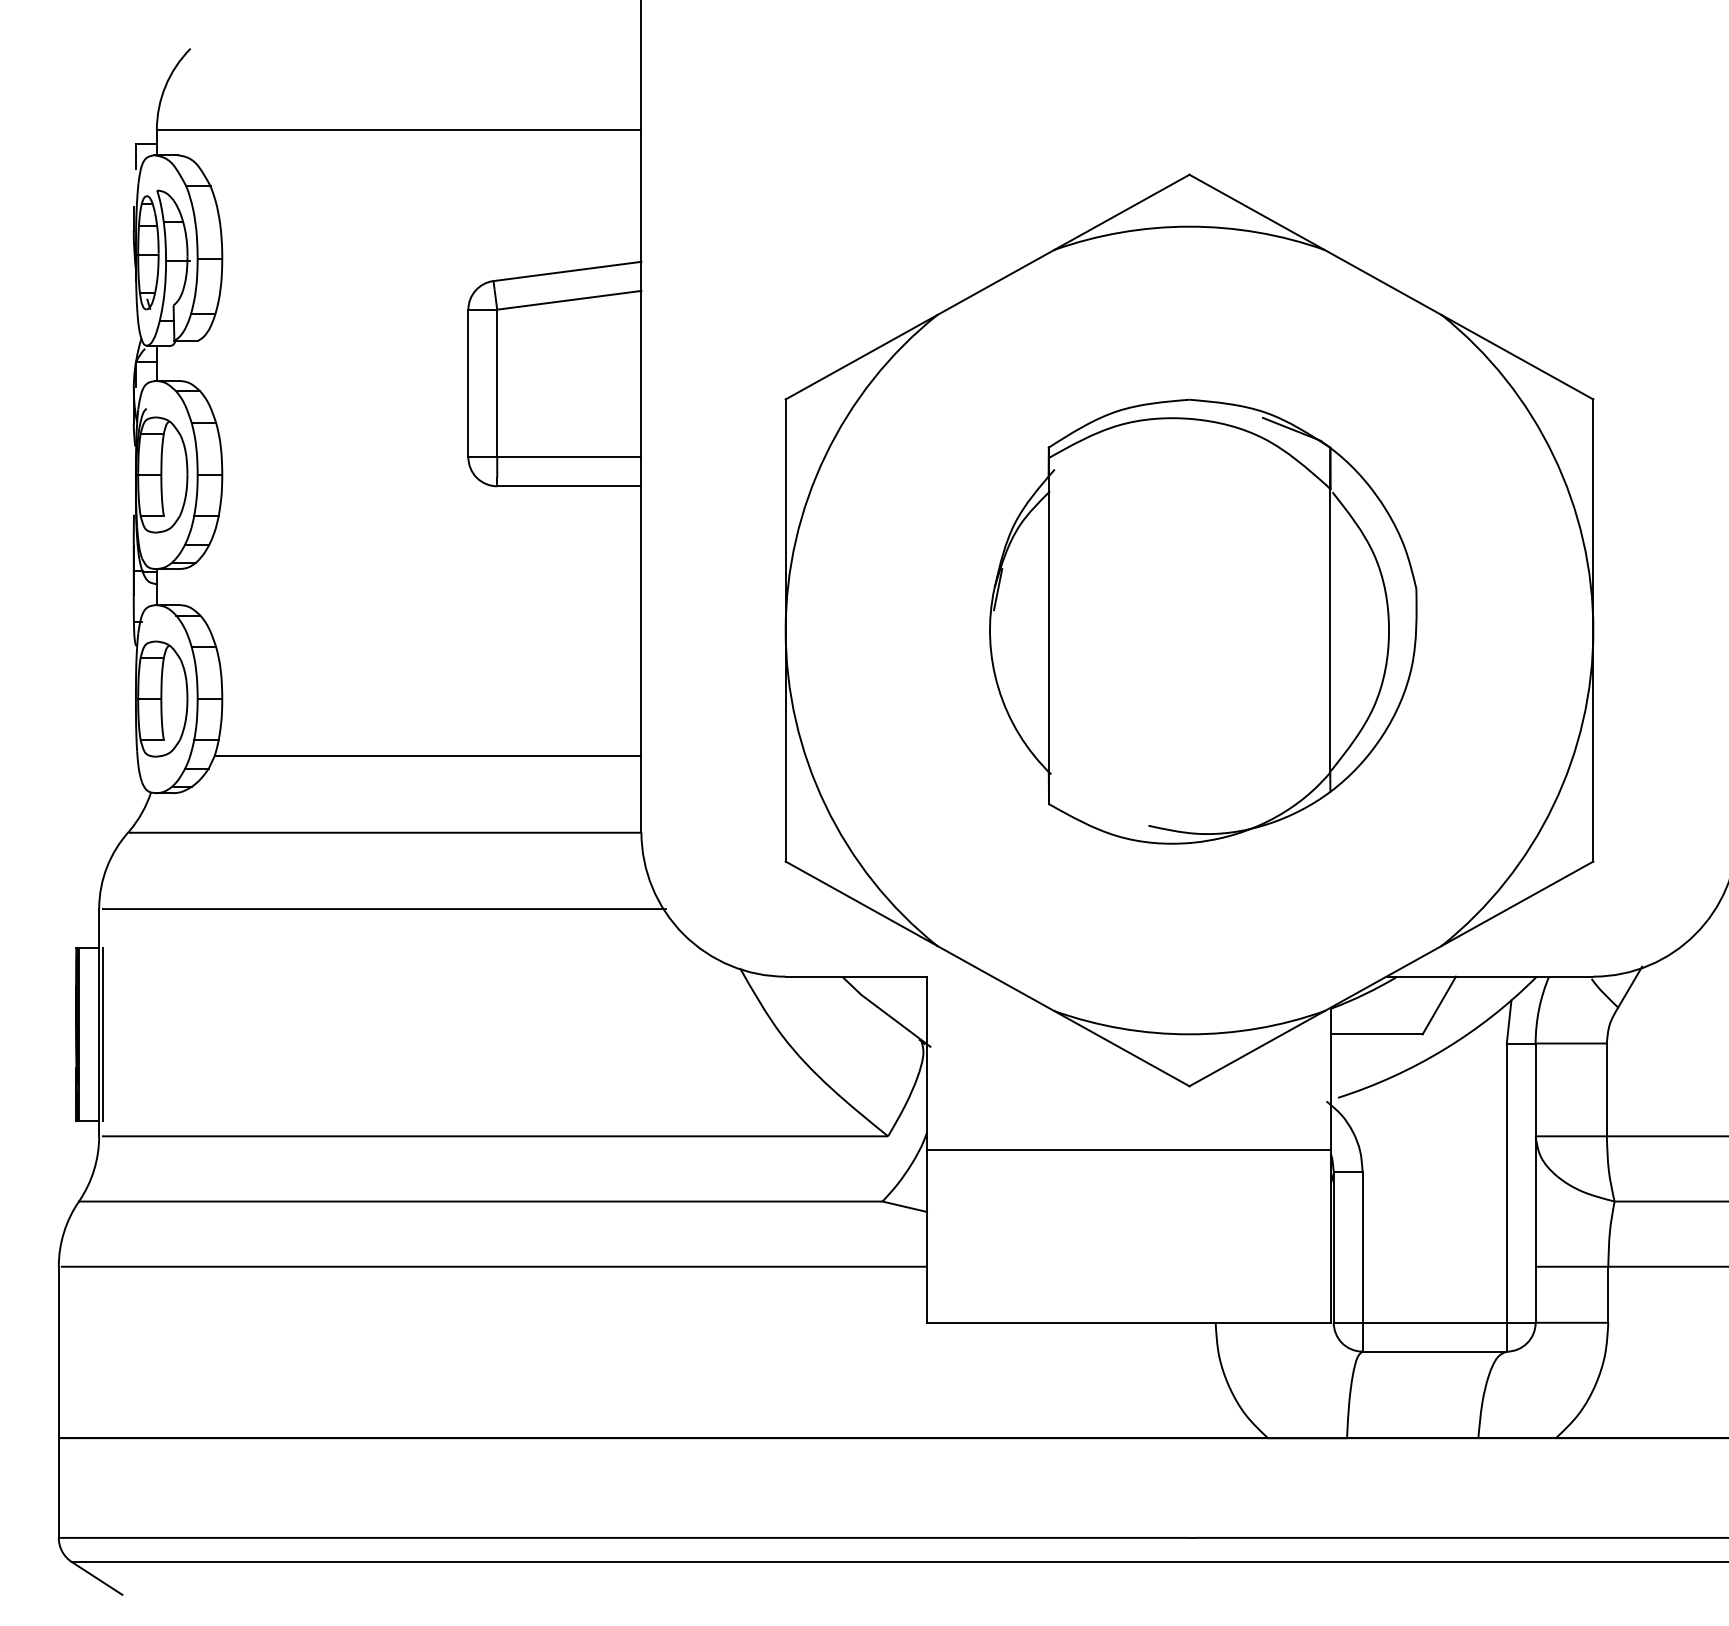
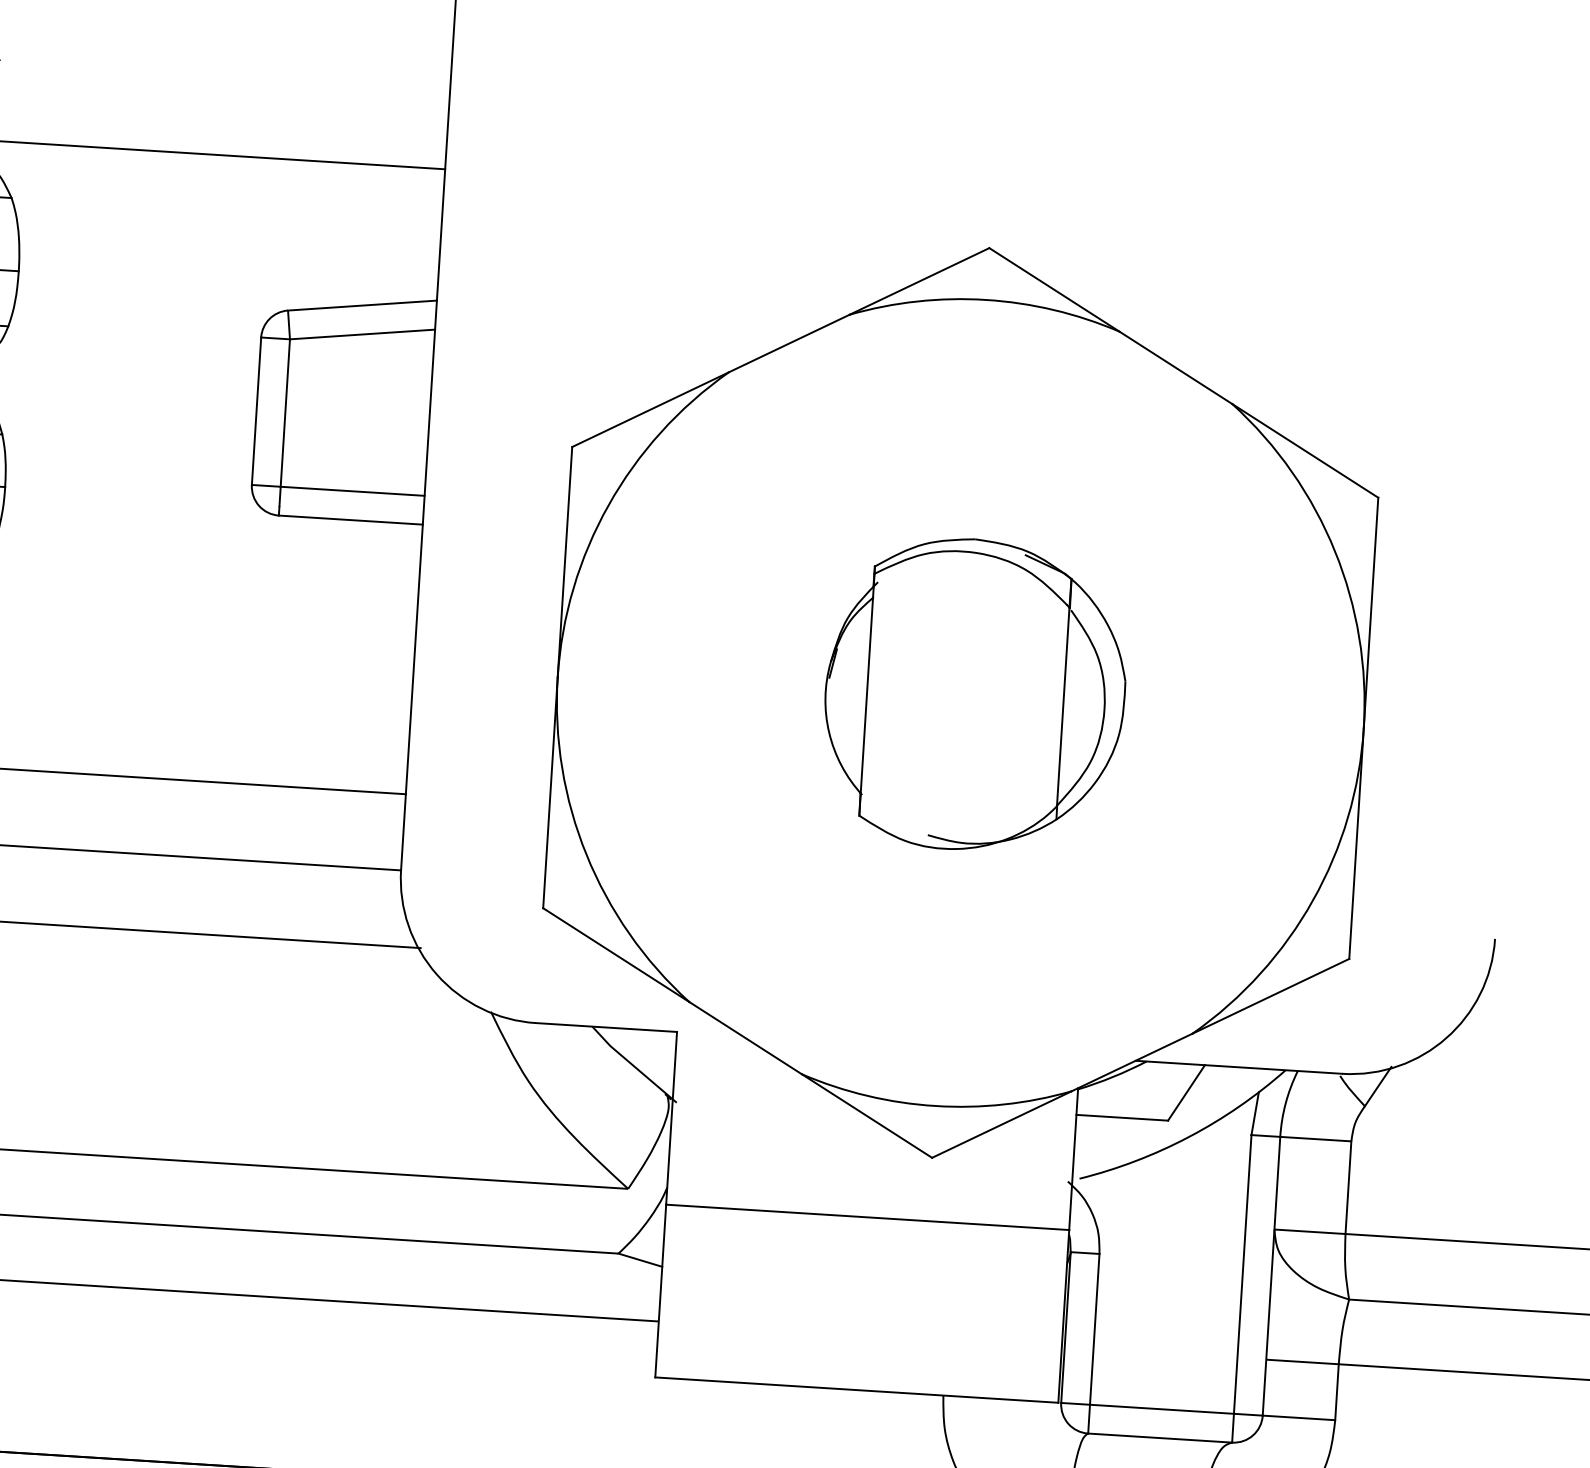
part: (1203, 621) -> (975, 694), size x0.7

